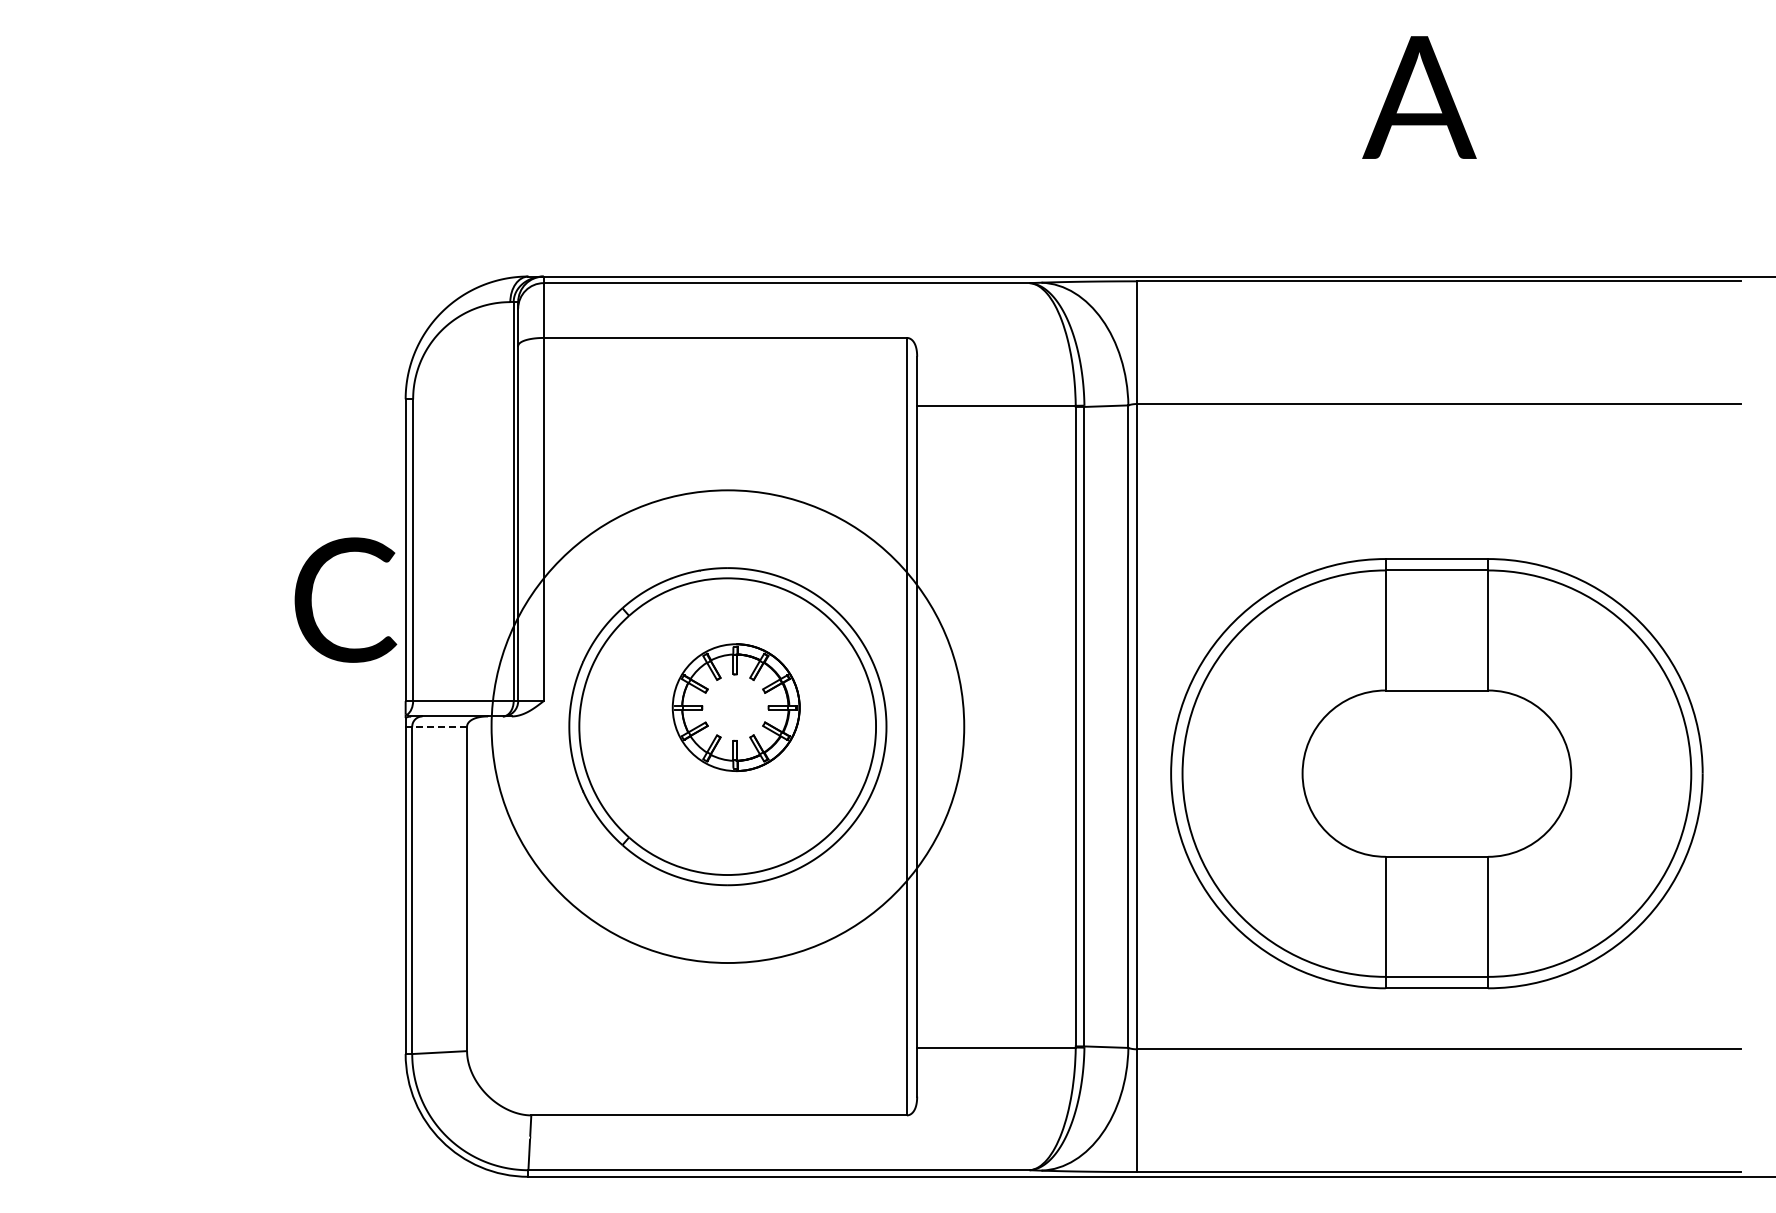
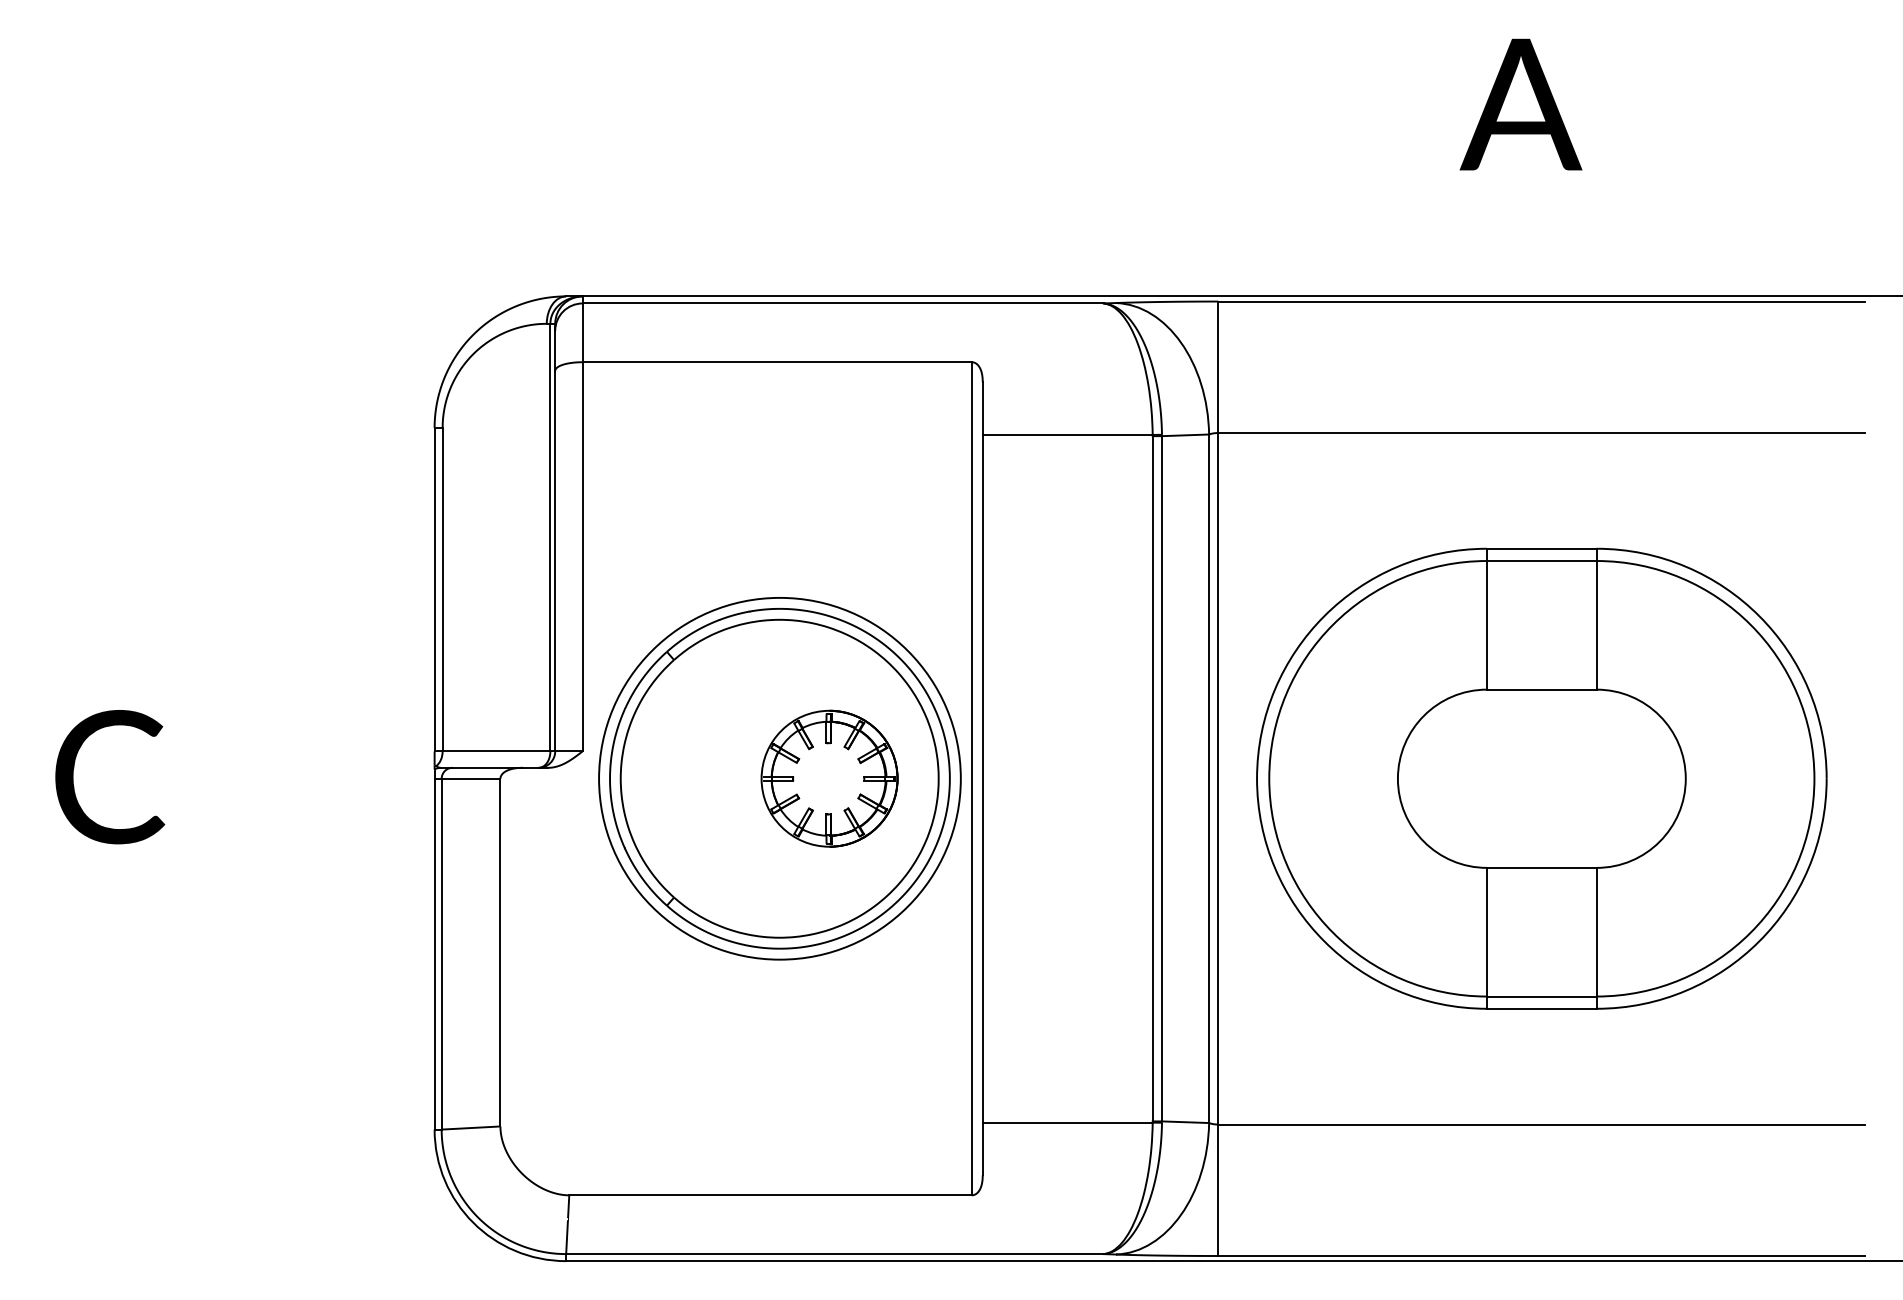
text: (345, 599) -> (109, 776), moved
part: (735, 707) -> (828, 778), moved
line: (439, 726) -> (470, 778), dashed -> solid
circle: (727, 726) -> (779, 778), size x0.71
part: (1436, 773) -> (1541, 778), moved

